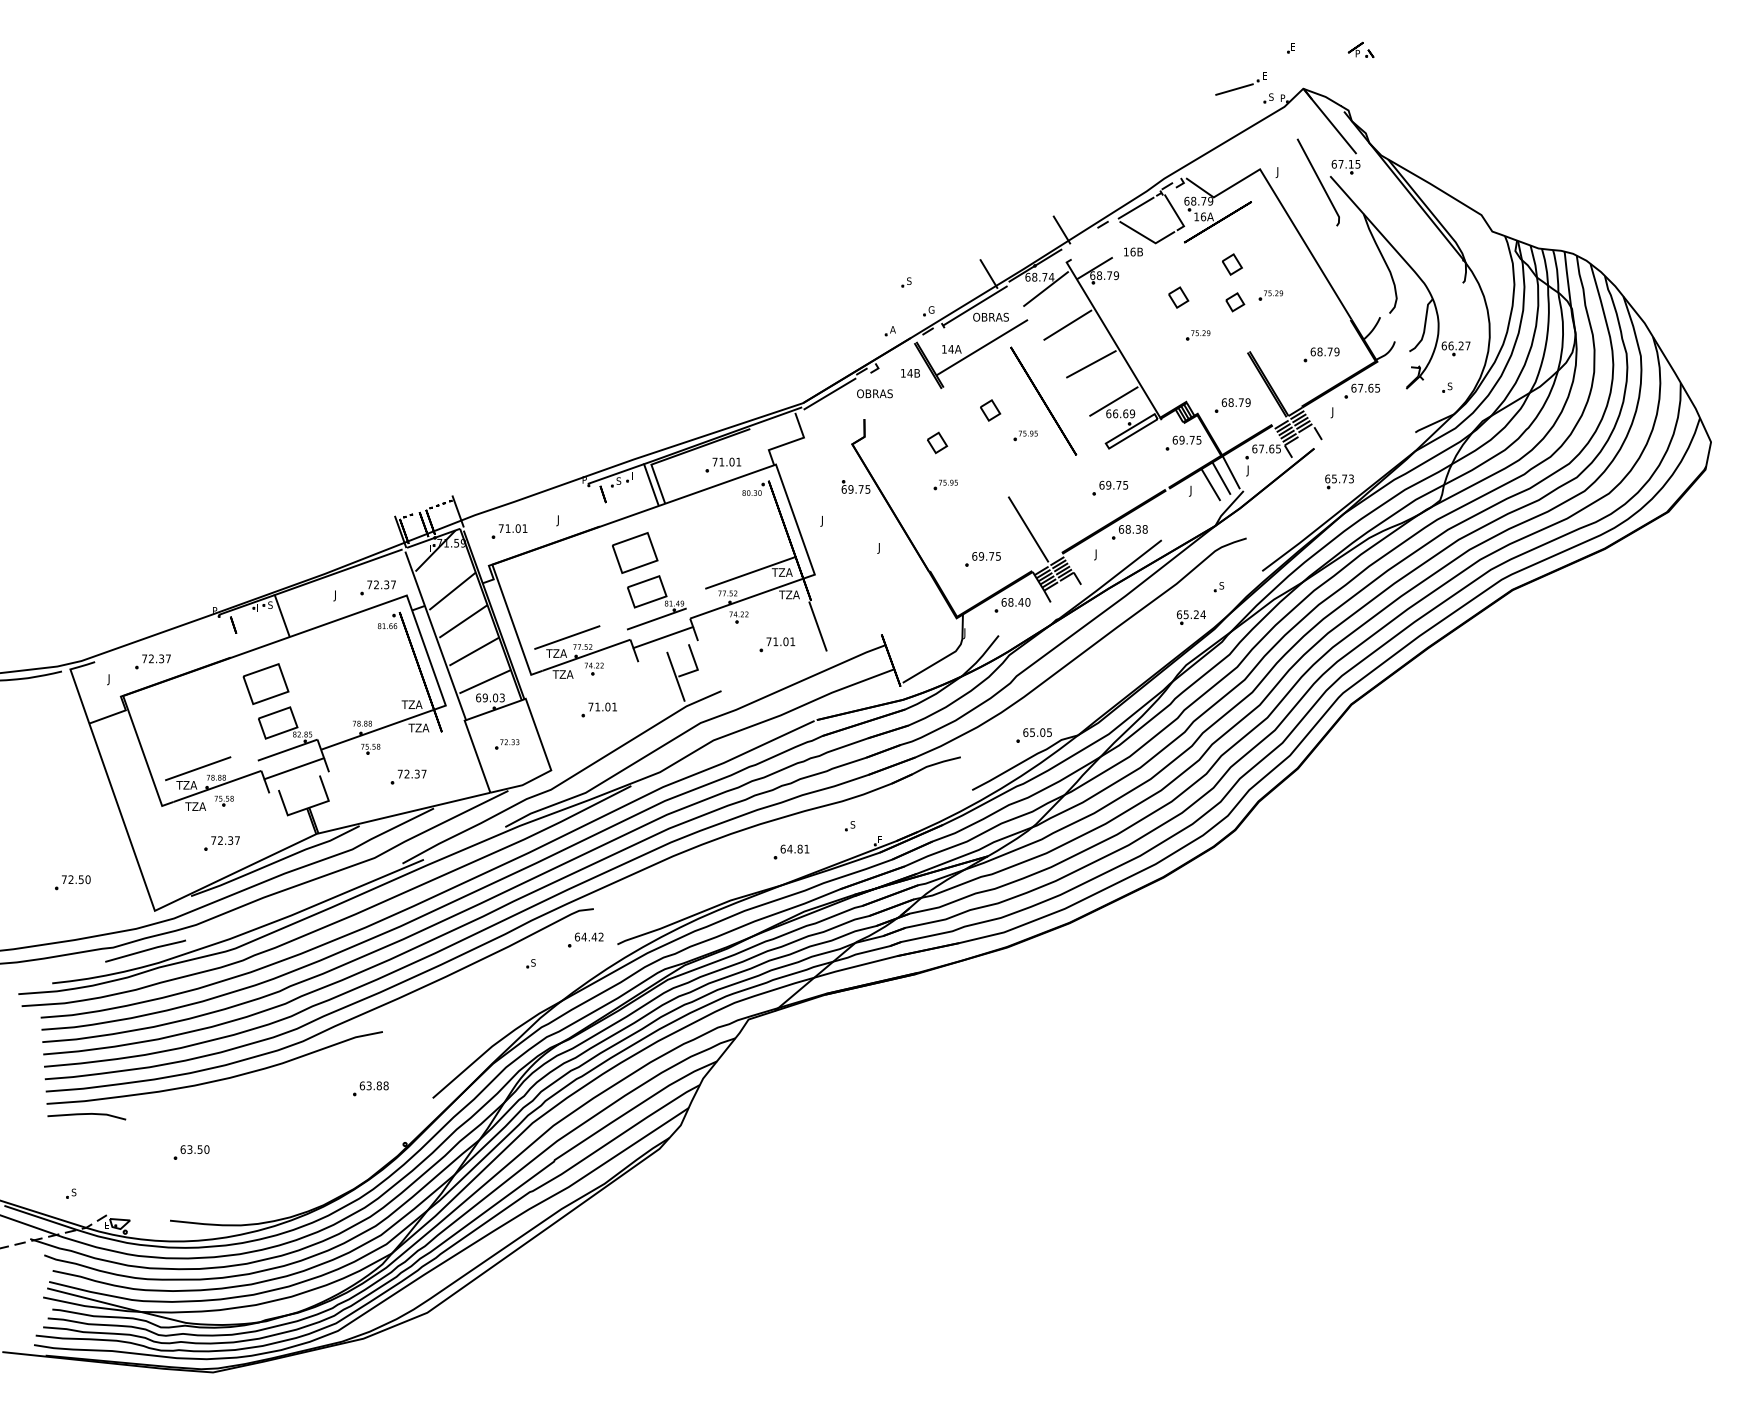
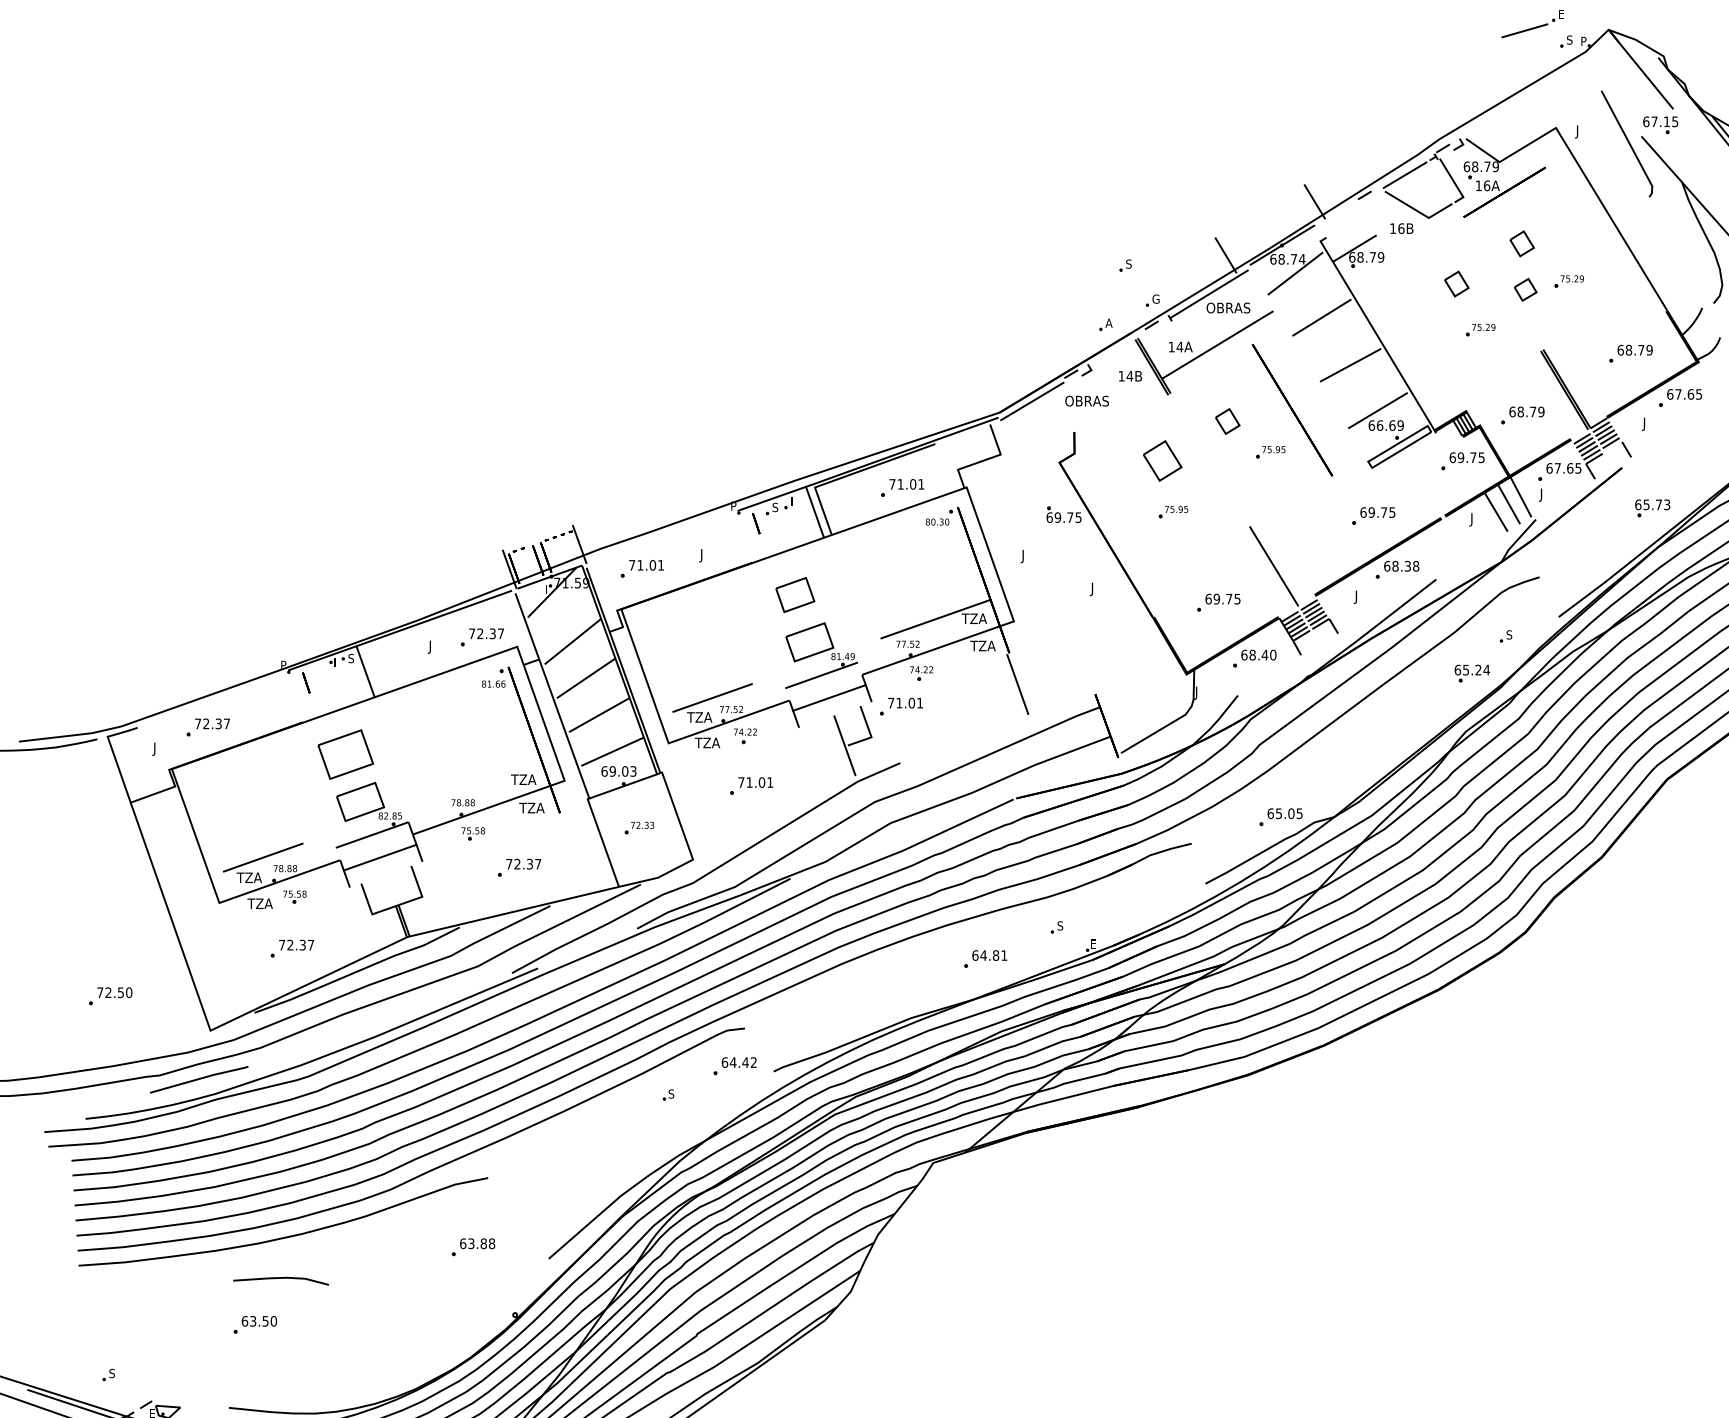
part: (937, 442) -> (1163, 460), size x1.6
part: (635, 552) -> (795, 594), size x0.7
part: (777, 644) -> (901, 706), moved
line: (86, 1114) -> (280, 1278), moved

